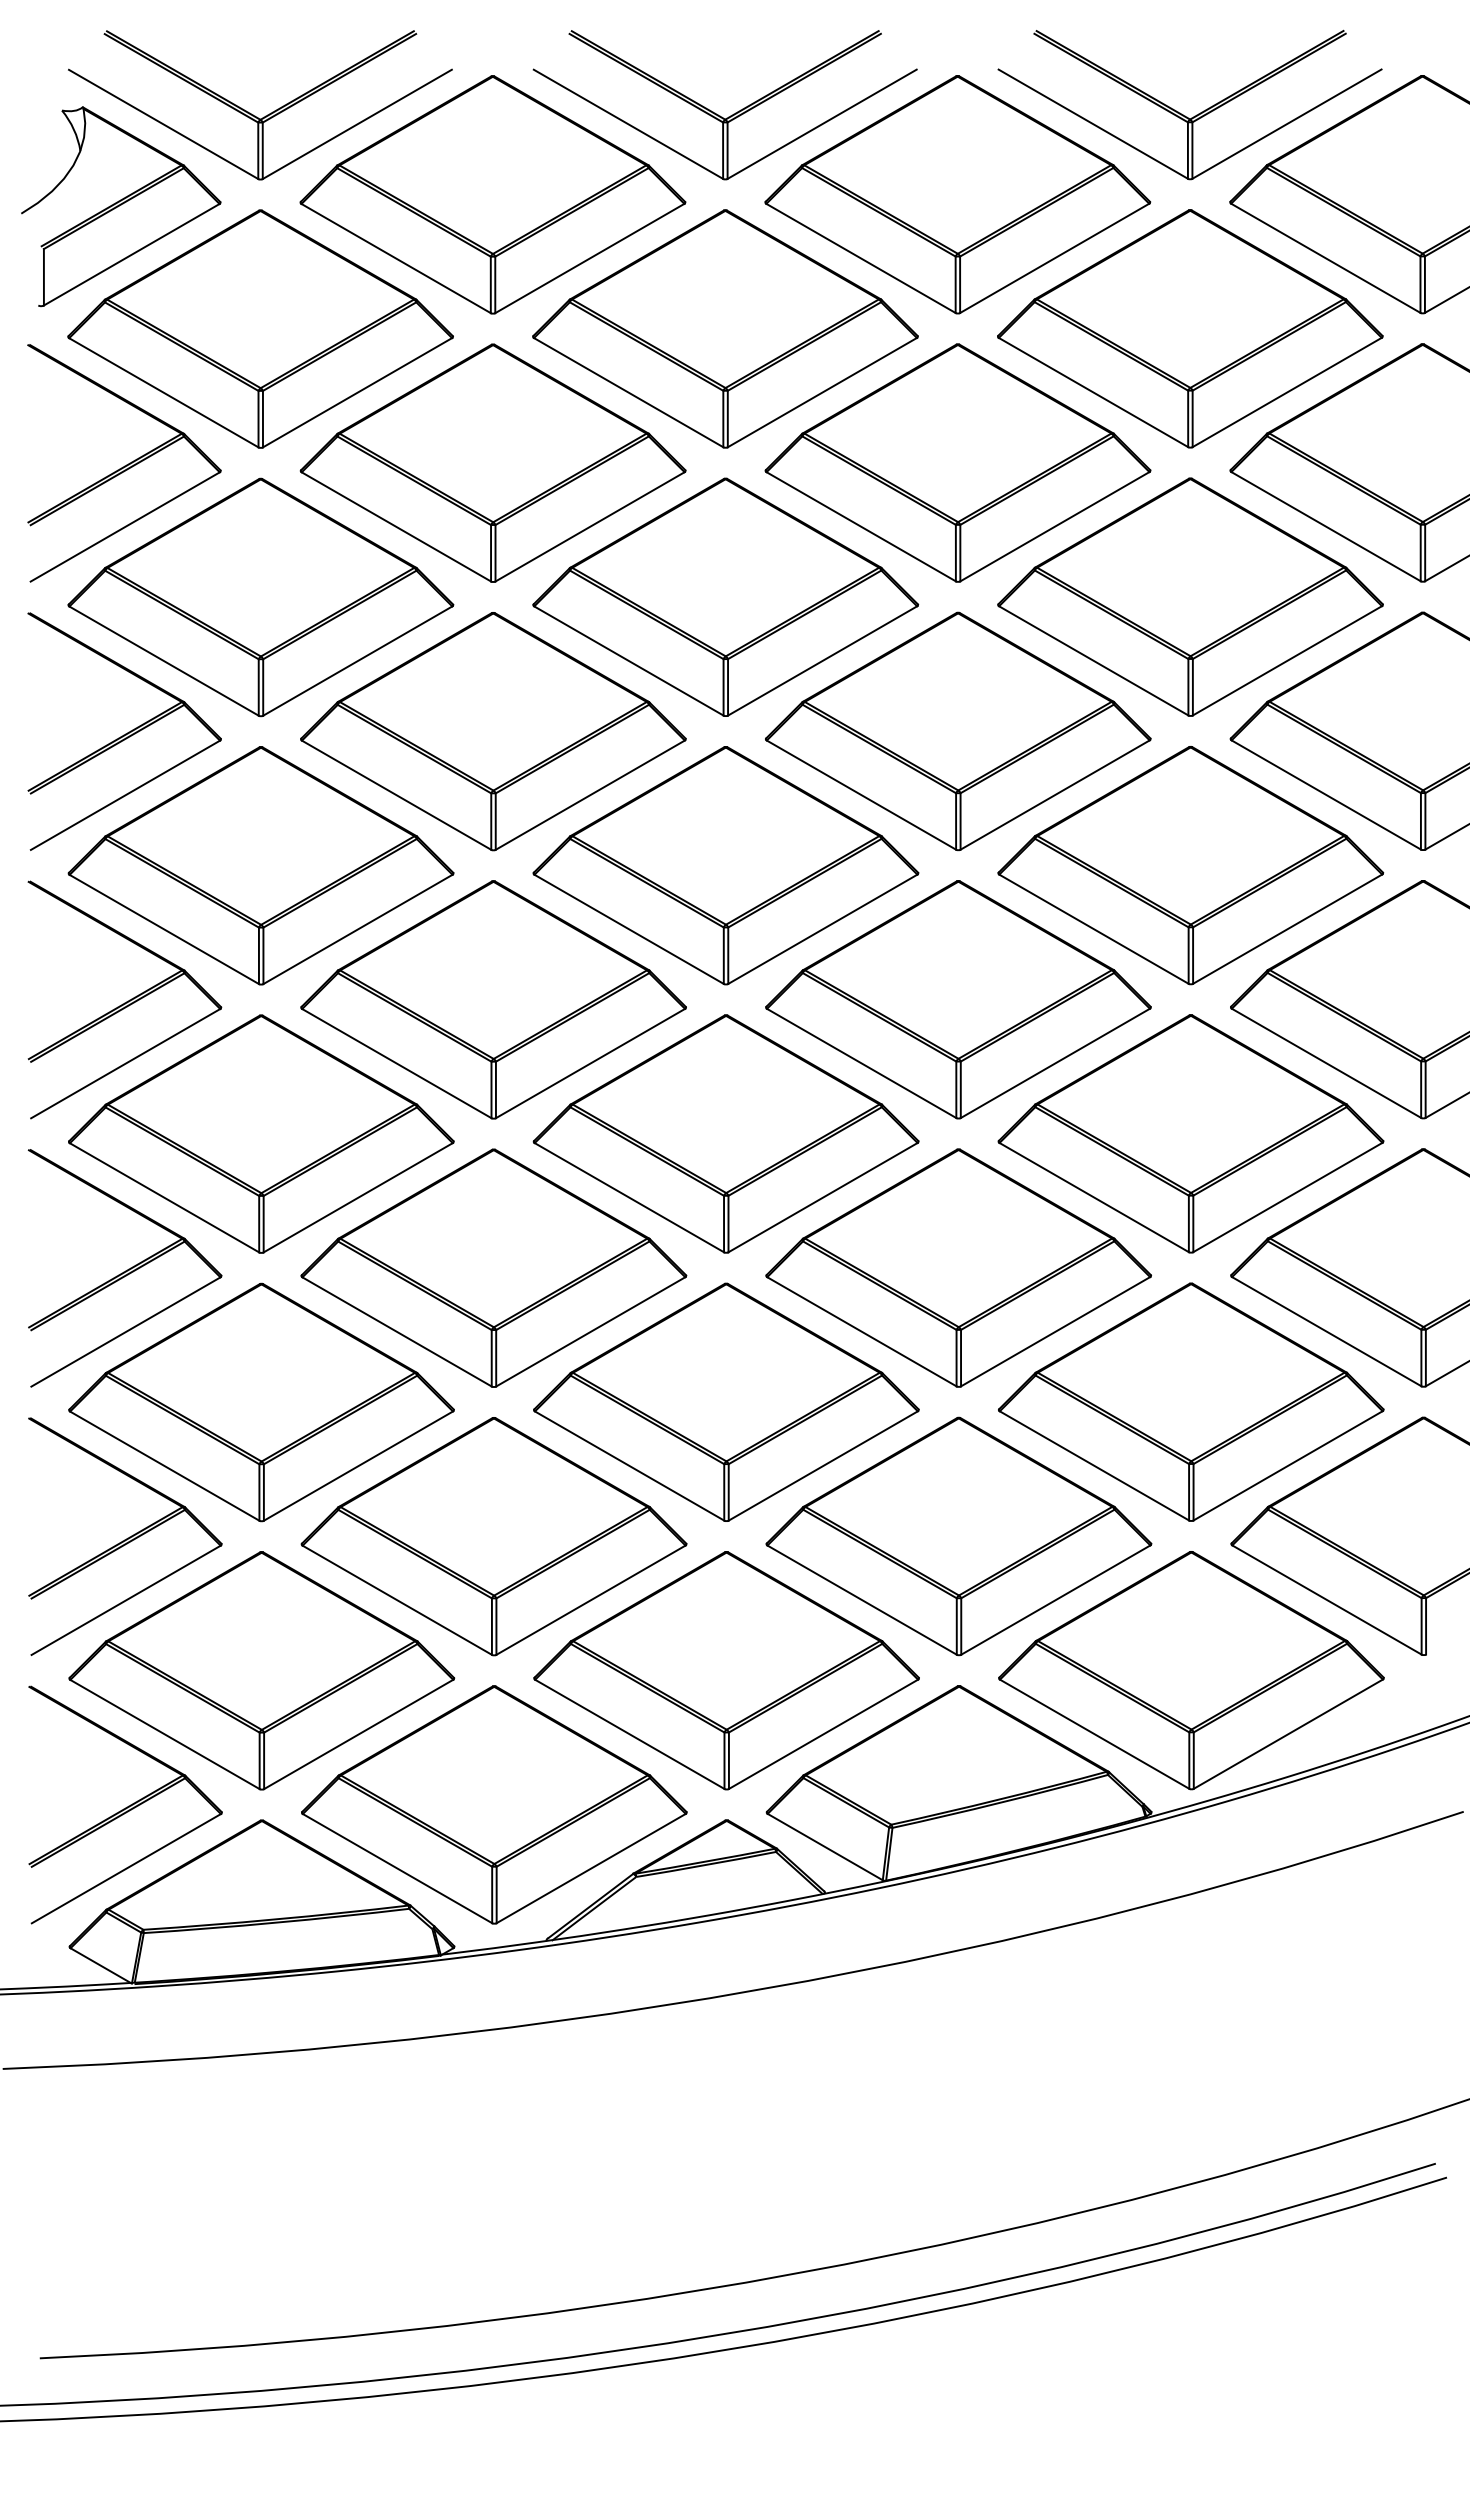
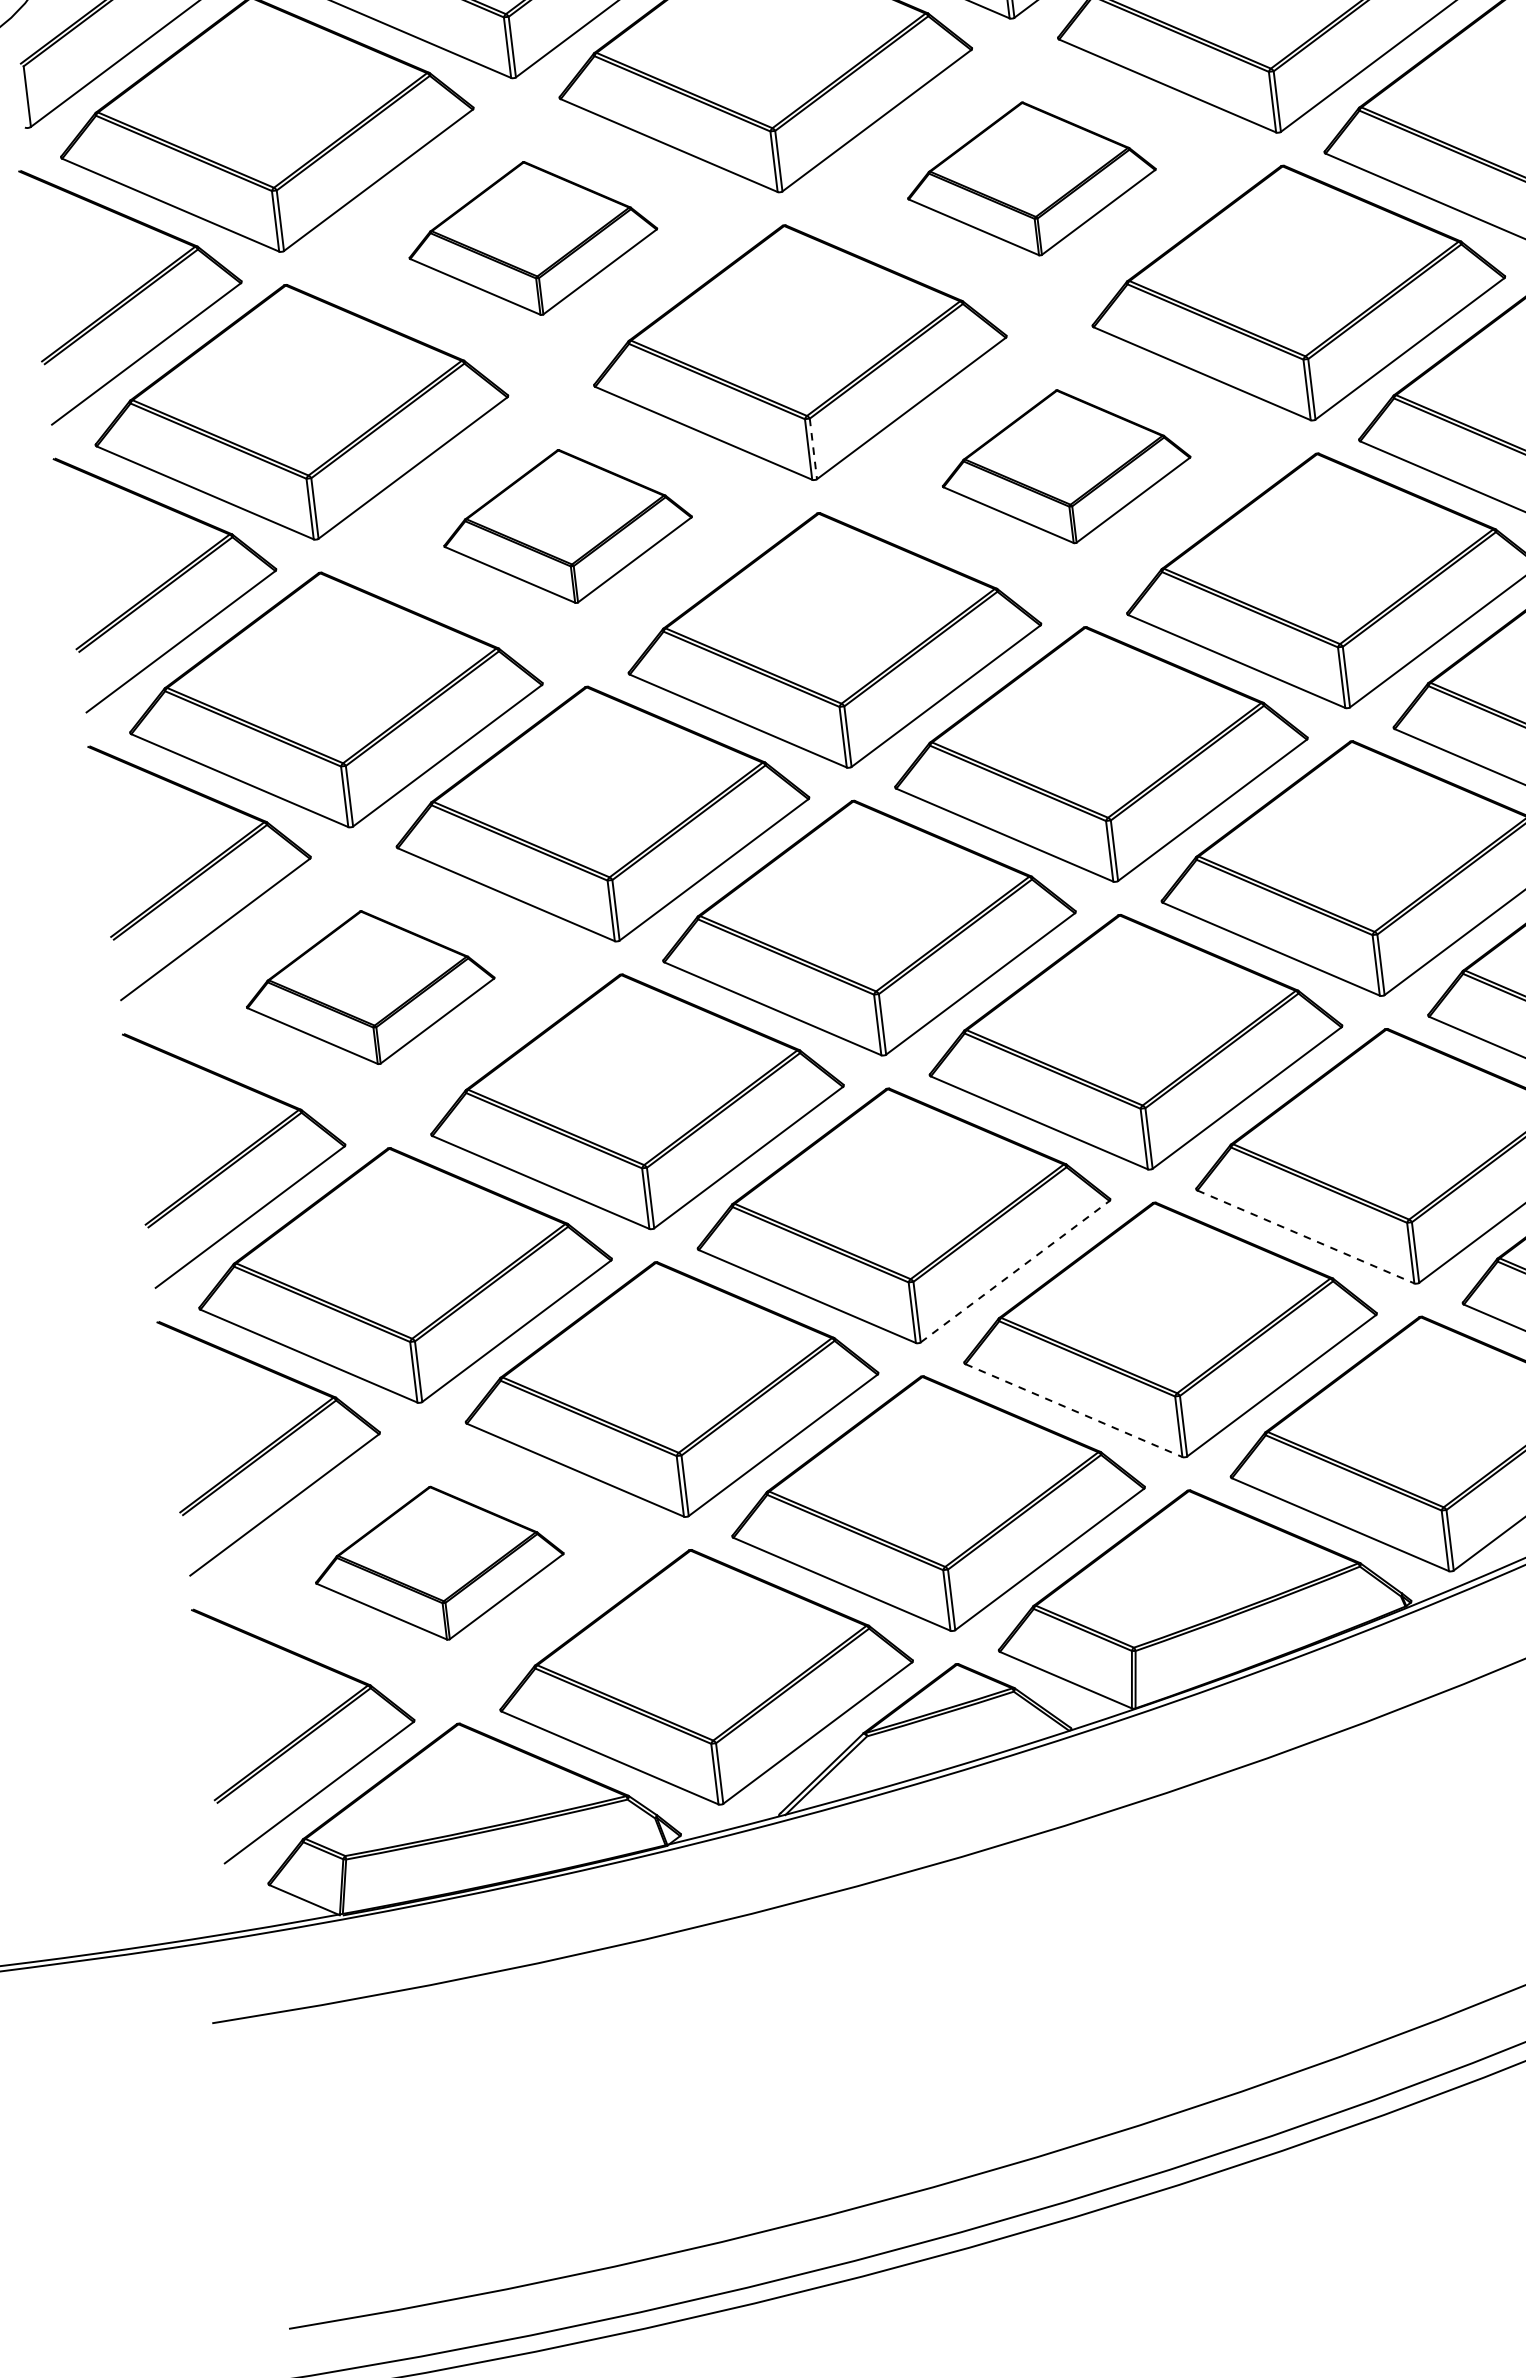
part: (492, 462) -> (532, 237), size x0.6
part: (957, 462) -> (1030, 178), size x0.6
line: (728, 687) -> (813, 448), solid -> dashed
part: (493, 731) -> (567, 526), size x0.6
part: (958, 731) -> (1066, 466), size x0.6
part: (261, 1133) -> (370, 987), size x0.6
line: (823, 1465) -> (1015, 1271), solid -> dashed
line: (1094, 1466) -> (1306, 1237), solid -> dashed
line: (862, 1600) -> (1074, 1410), solid -> dashed
part: (261, 1670) -> (438, 1562), size x0.6

